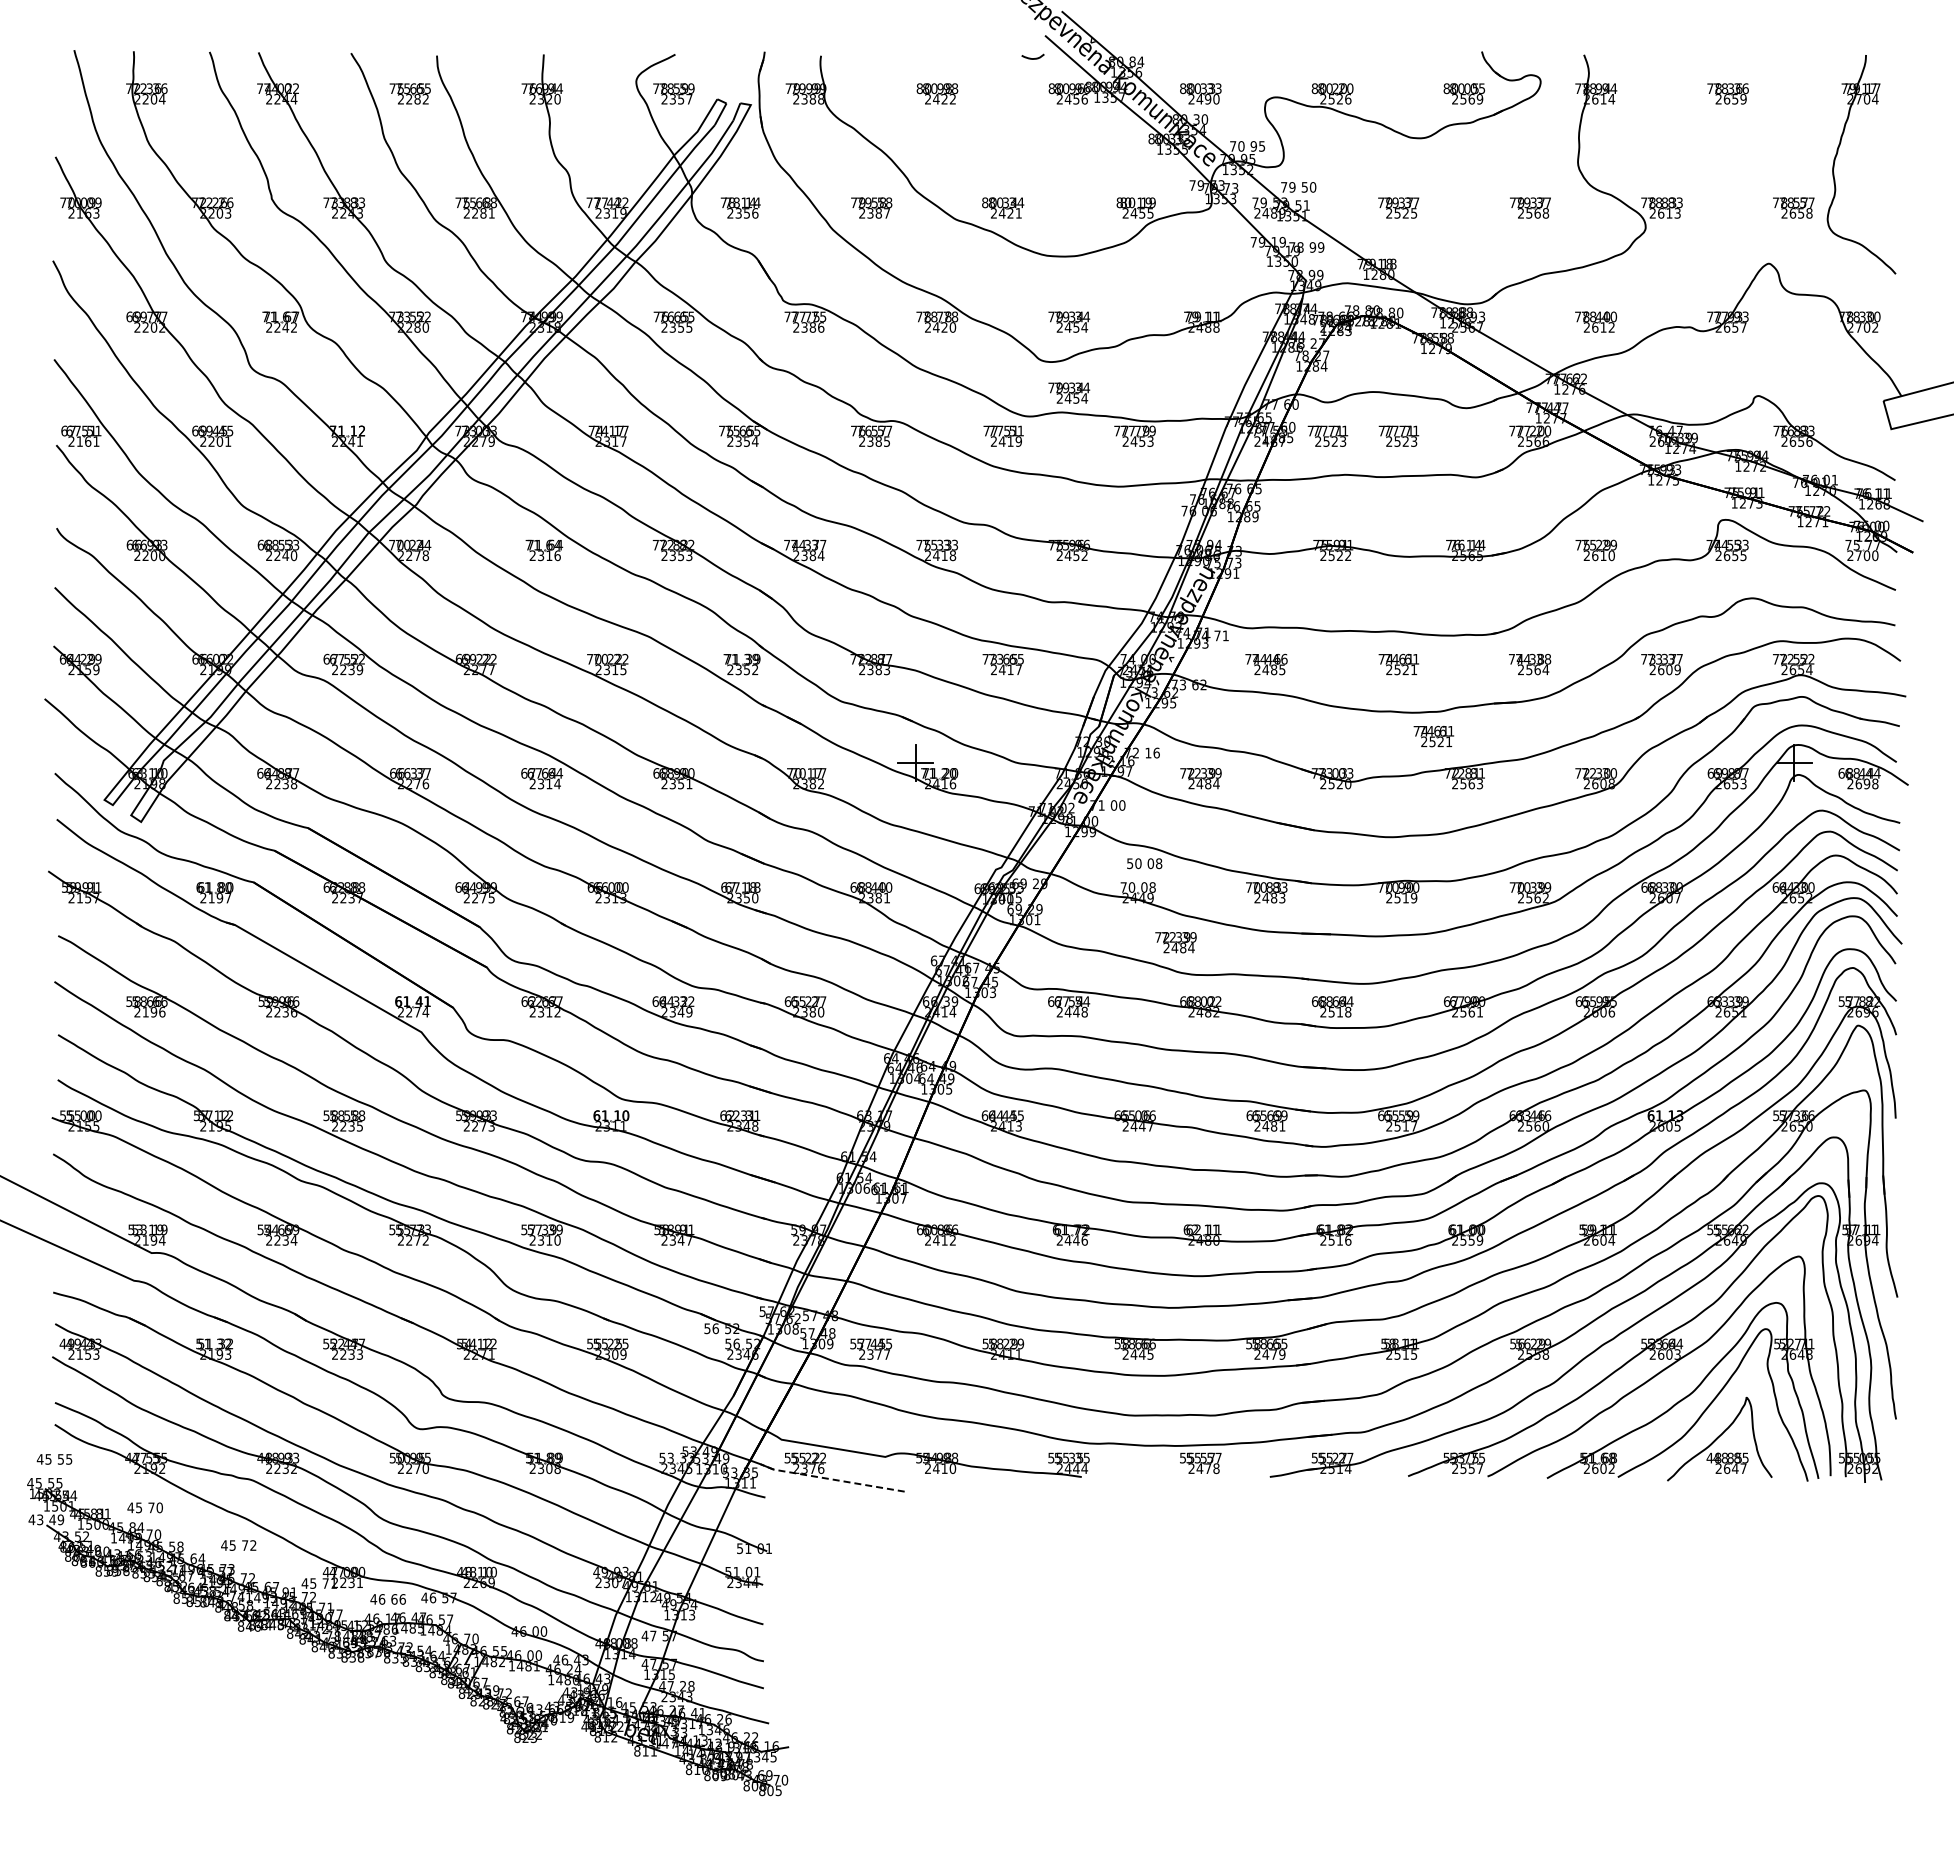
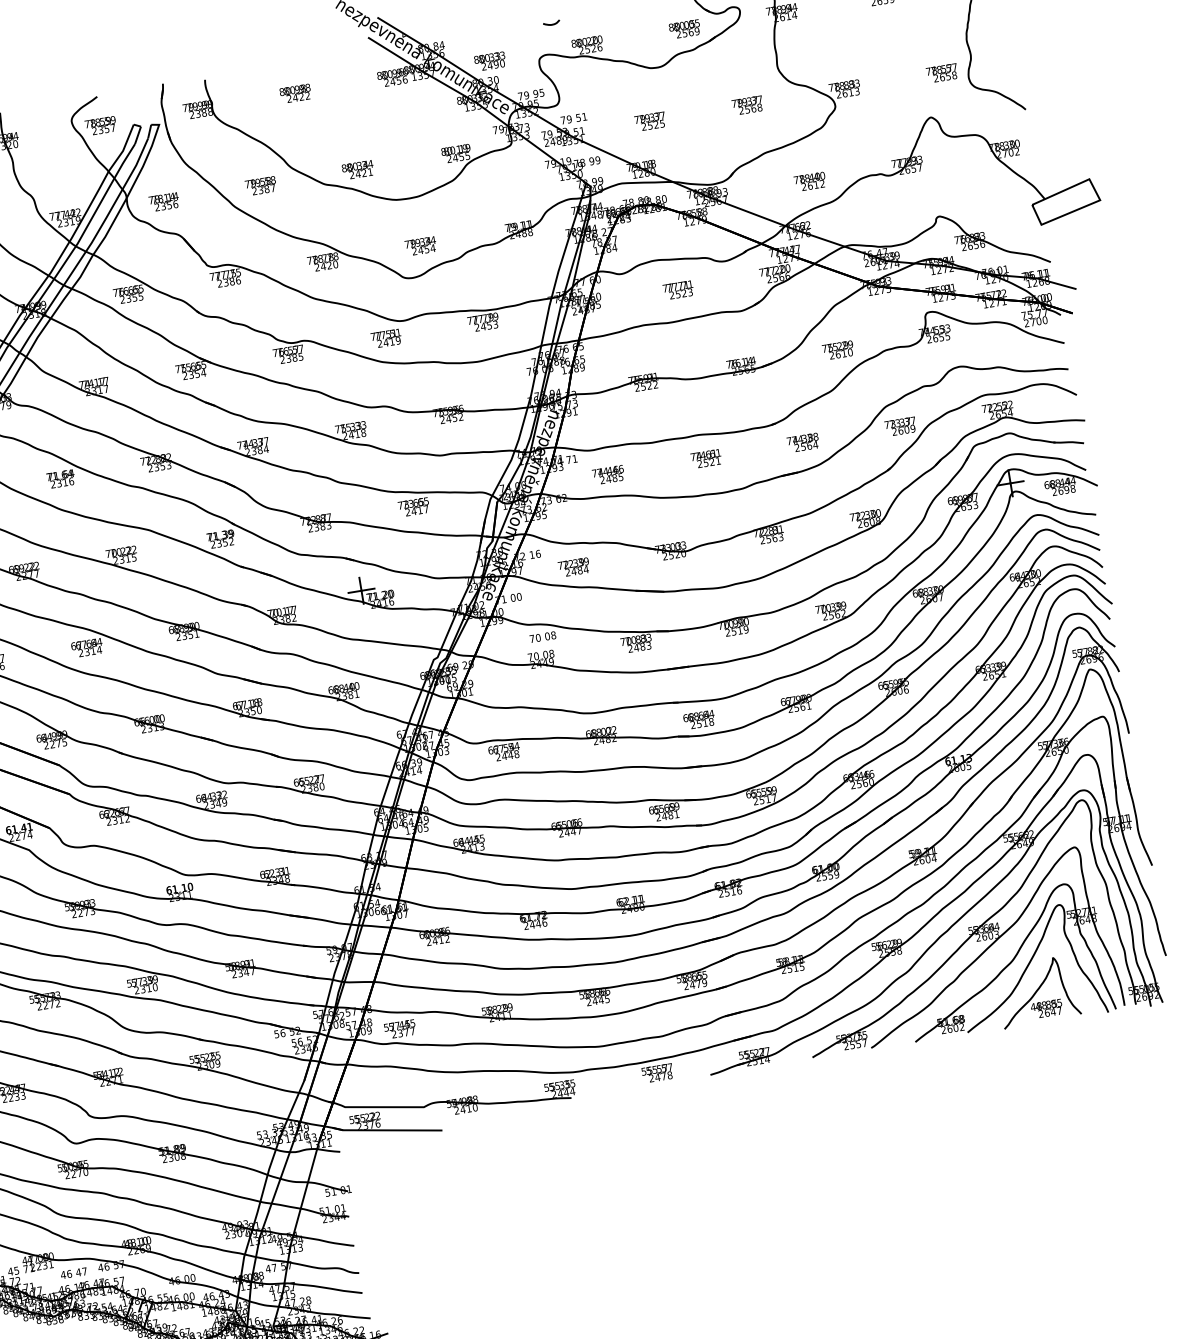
curve: (1032, 58) -> (551, 24), moved
text: (1241, 146) -> (526, 95), 70 -> 79
text: (1312, 187) -> (584, 117), 50 -> 51
part: (1069, 392) -> (429, 298), removed
part: (1327, 435) -> (625, 298), removed
part: (1433, 736) -> (740, 507), removed
text: (1130, 863) -> (532, 638), 50 -> 70
part: (1175, 942) -> (575, 691), removed
line: (830, 1479) -> (386, 1130), dashed -> solid
text: (398, 1599) -> (81, 1272), 66 -> 47

